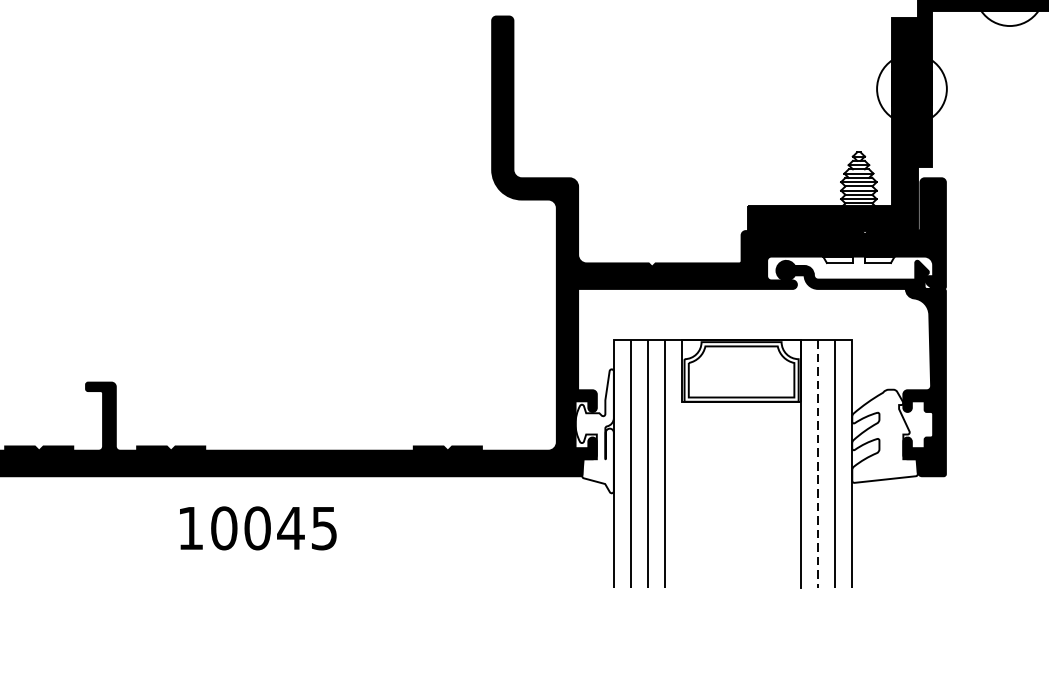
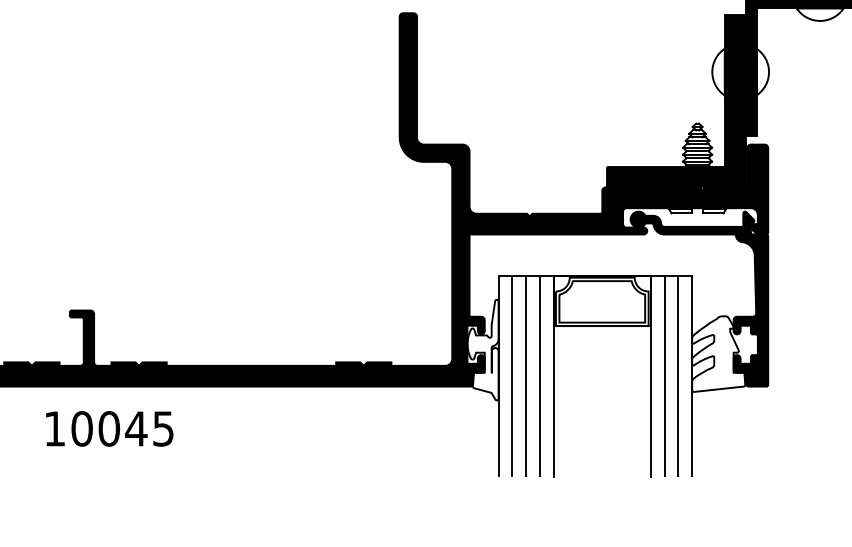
line: (681, 463) -> (553, 376), added
line: (818, 463) -> (664, 376), dashed -> solid
text: (257, 527) -> (109, 428), moved

